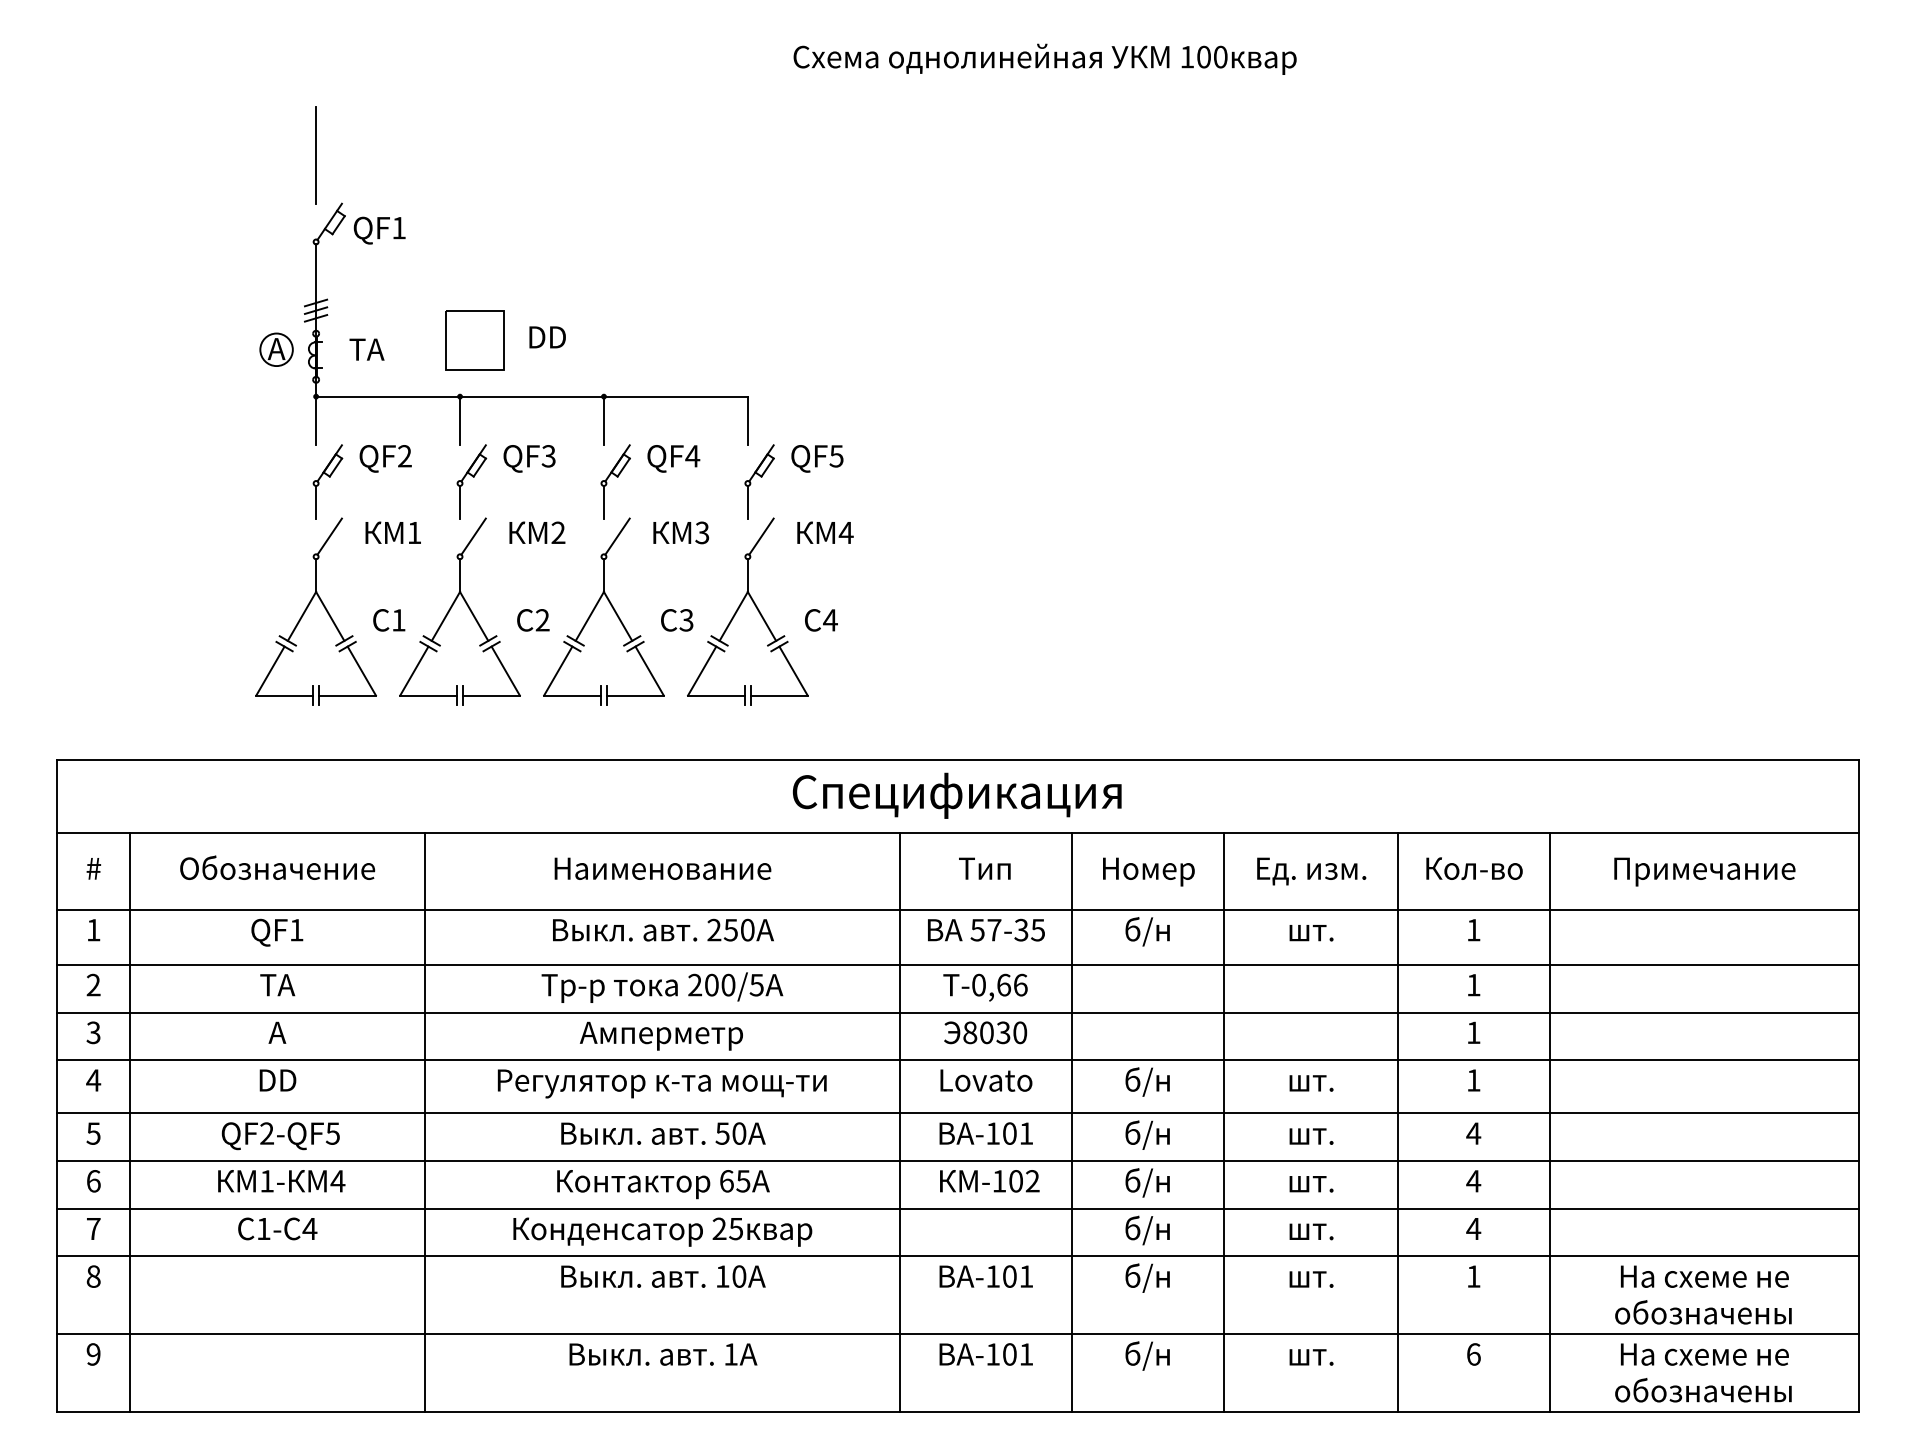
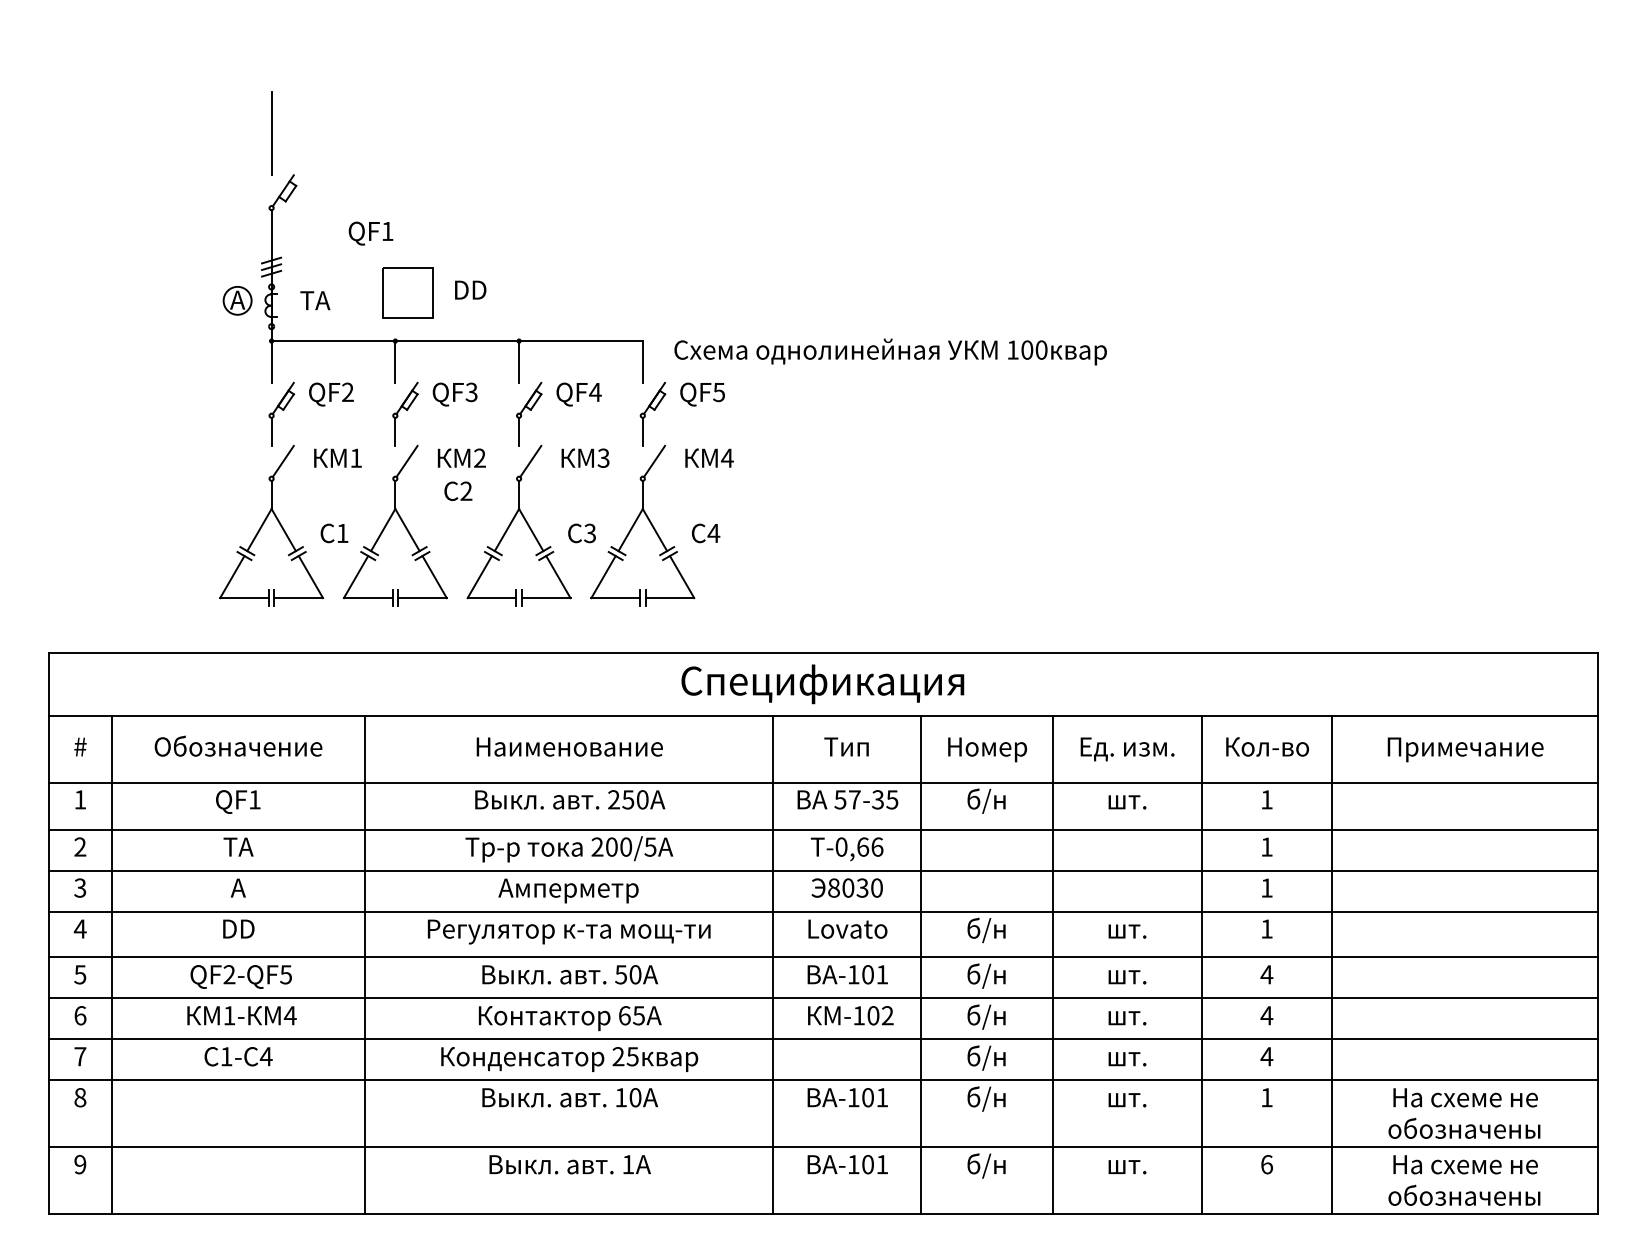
text: (1044, 58) -> (890, 351), moved
text: (379, 230) -> (370, 233), moved
text: (533, 620) -> (458, 491), moved

